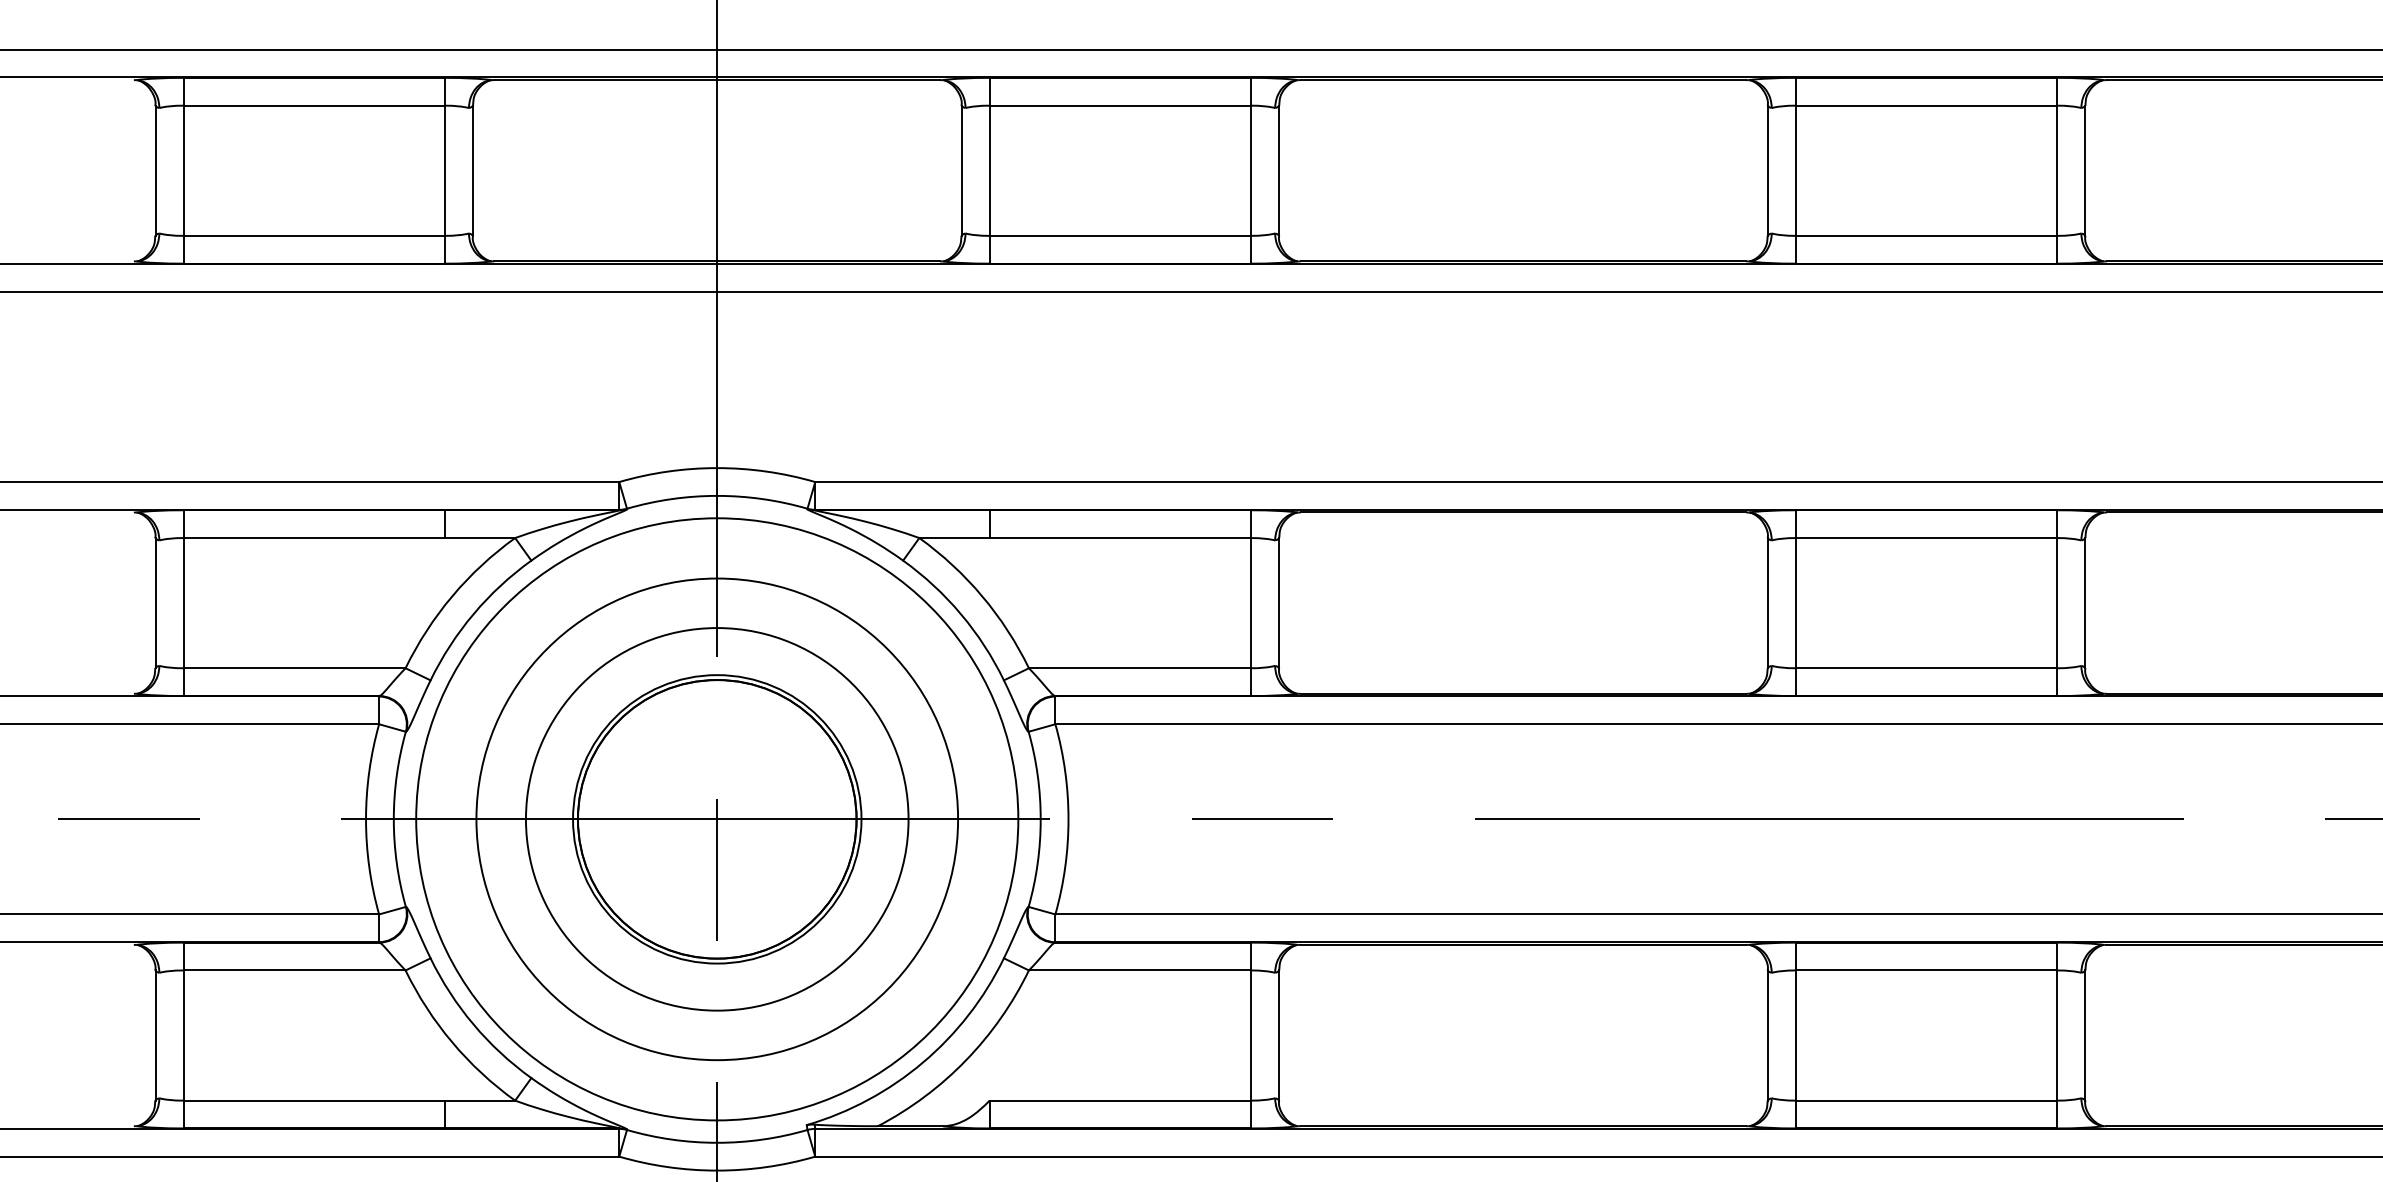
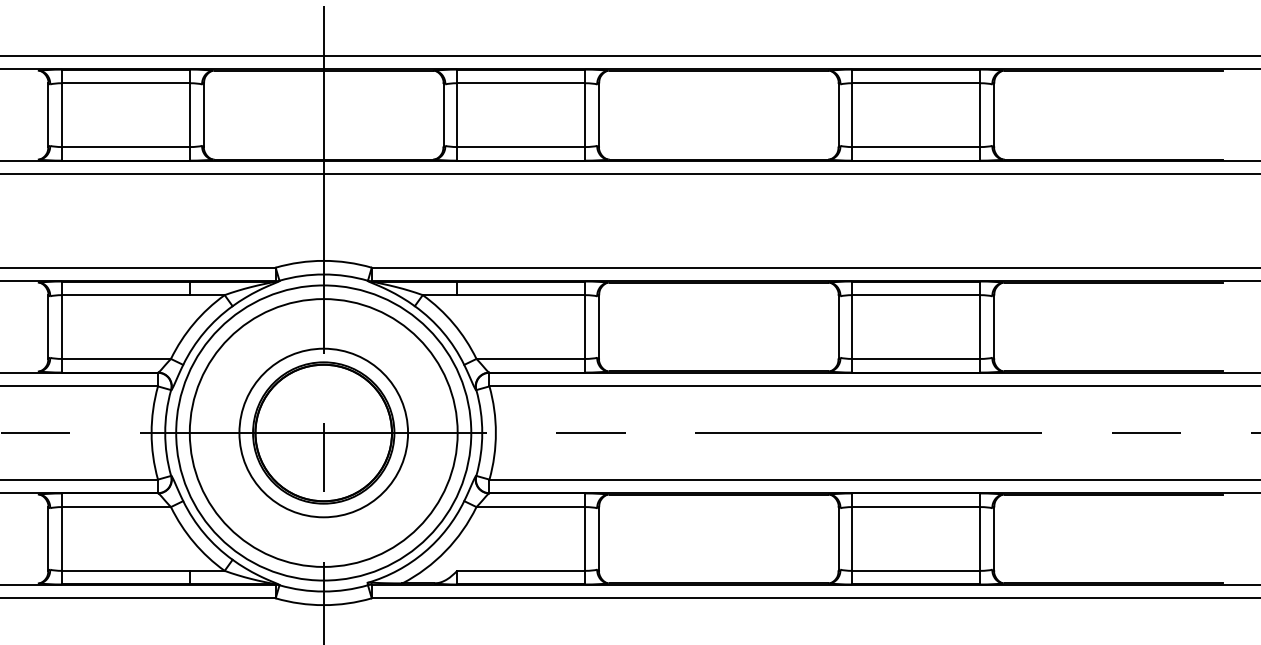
circle: (716, 818) -> (323, 432), size x0.71
circle: (716, 818) -> (323, 432), size x1.43

